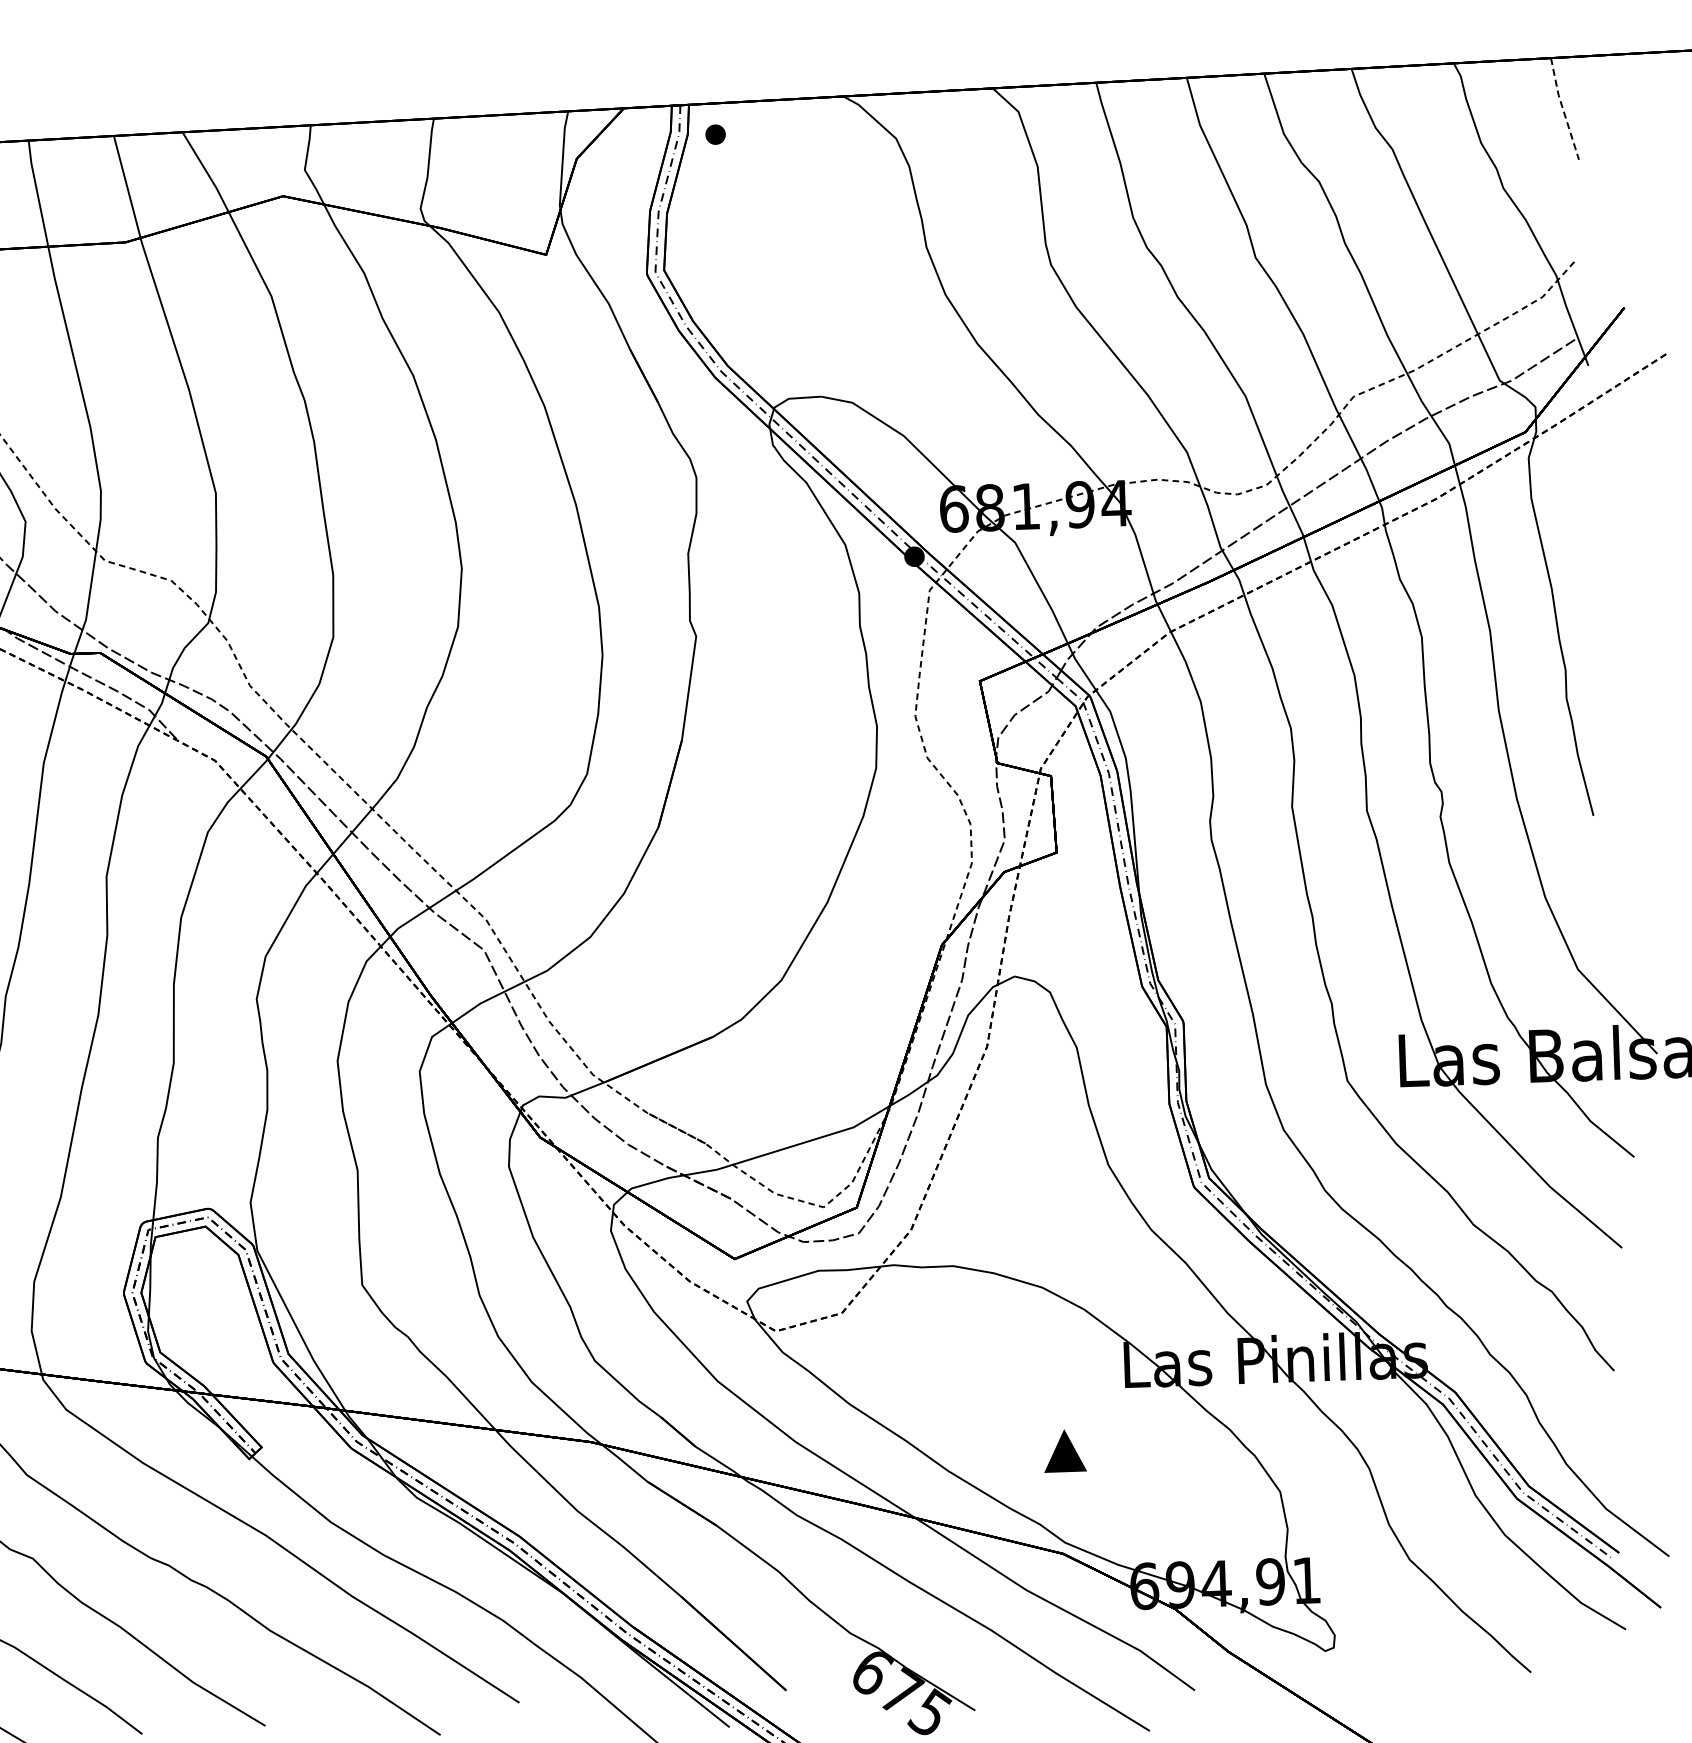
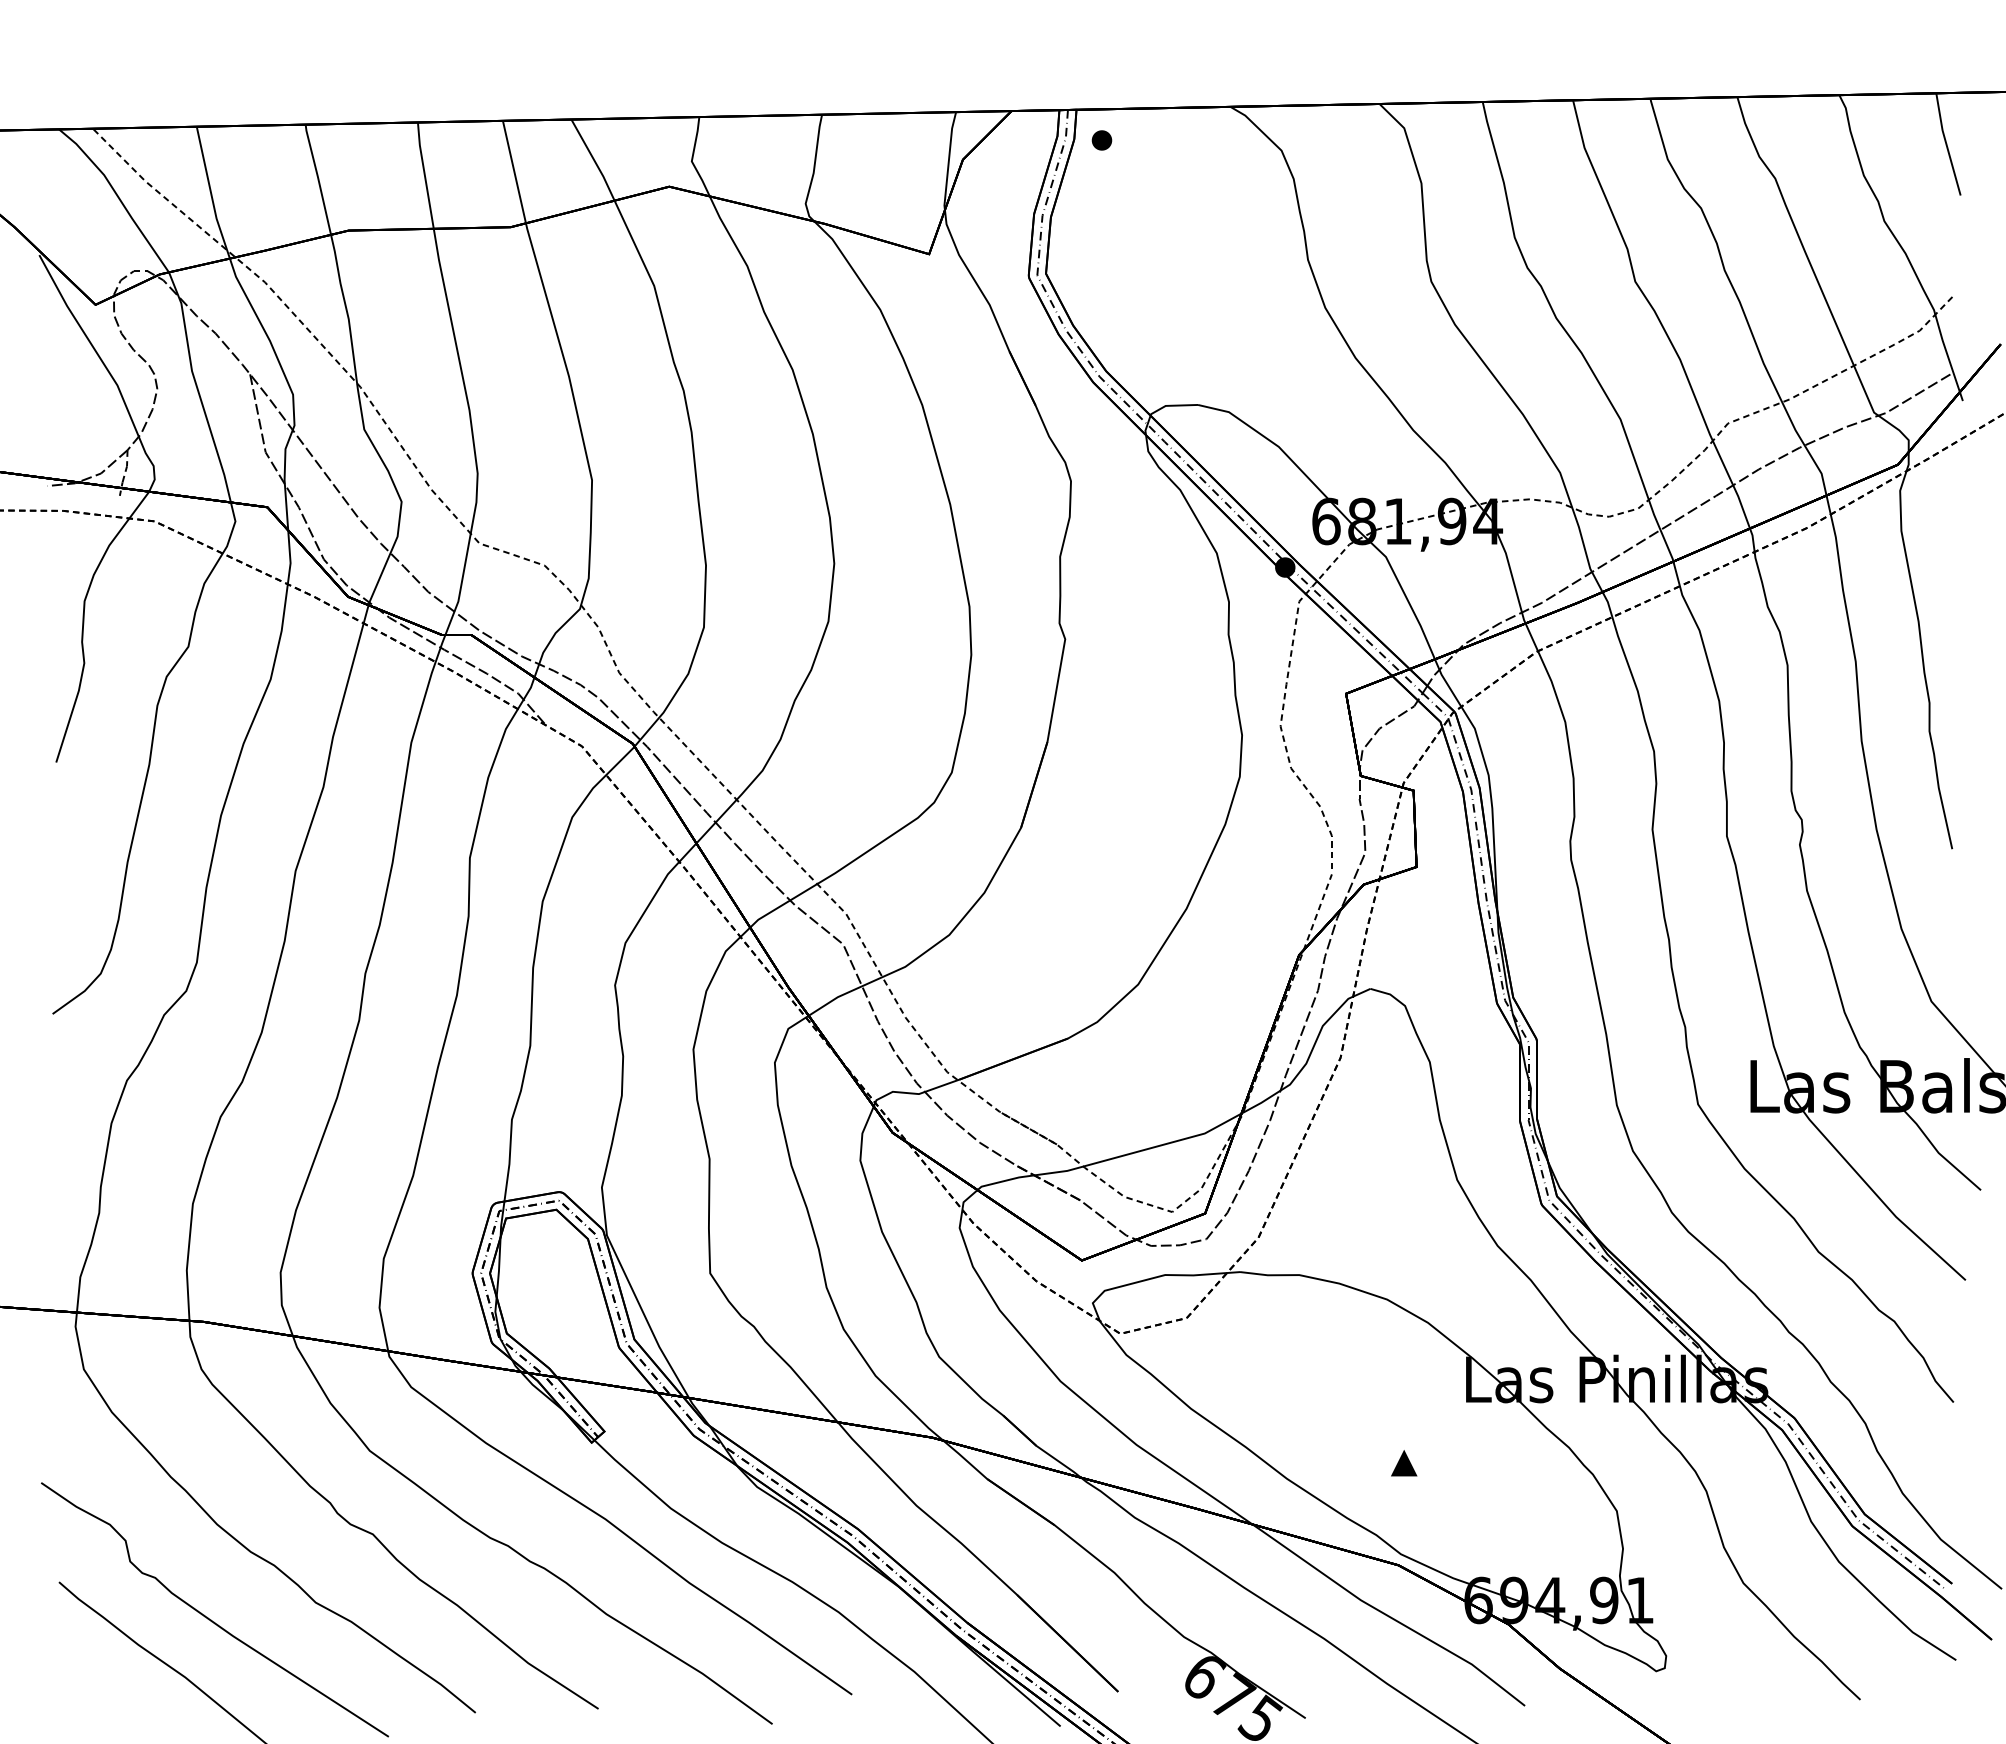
line: (1563, 109) -> (1946, 144), dashed -> solid
part: (1065, 1451) -> (1404, 1463), size x0.62

